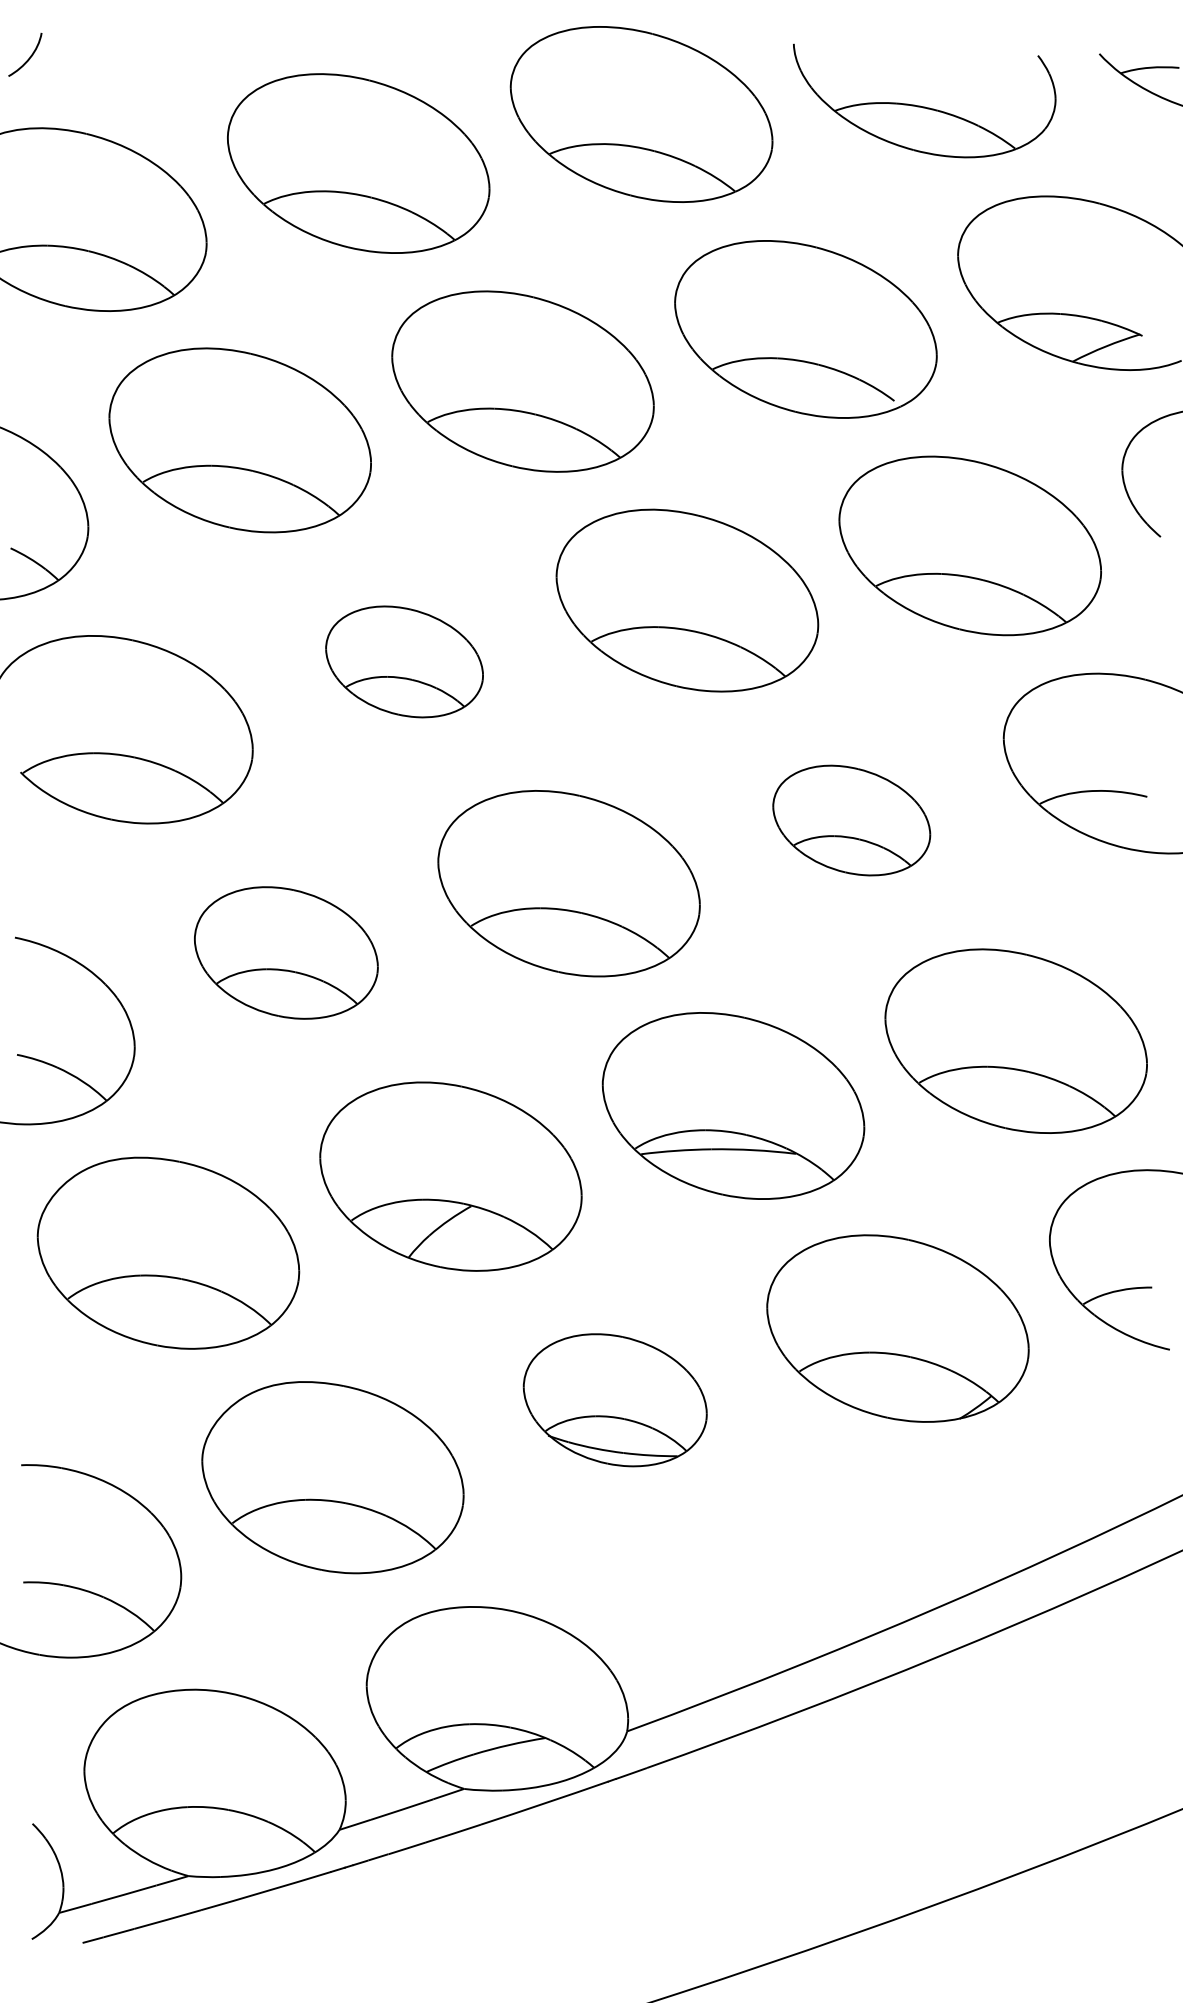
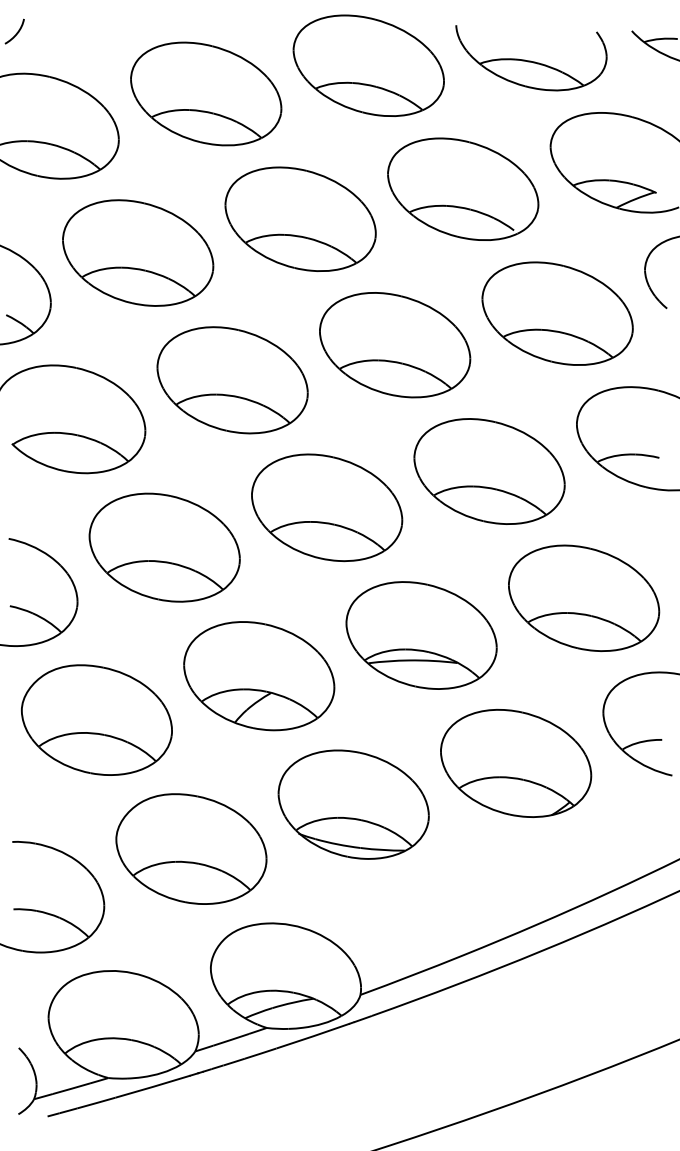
part: (404, 662) -> (232, 380), size x1.67
part: (851, 820) -> (489, 471), size x1.67
part: (286, 952) -> (164, 547), size x1.43
part: (614, 1400) -> (353, 804), size x1.43

